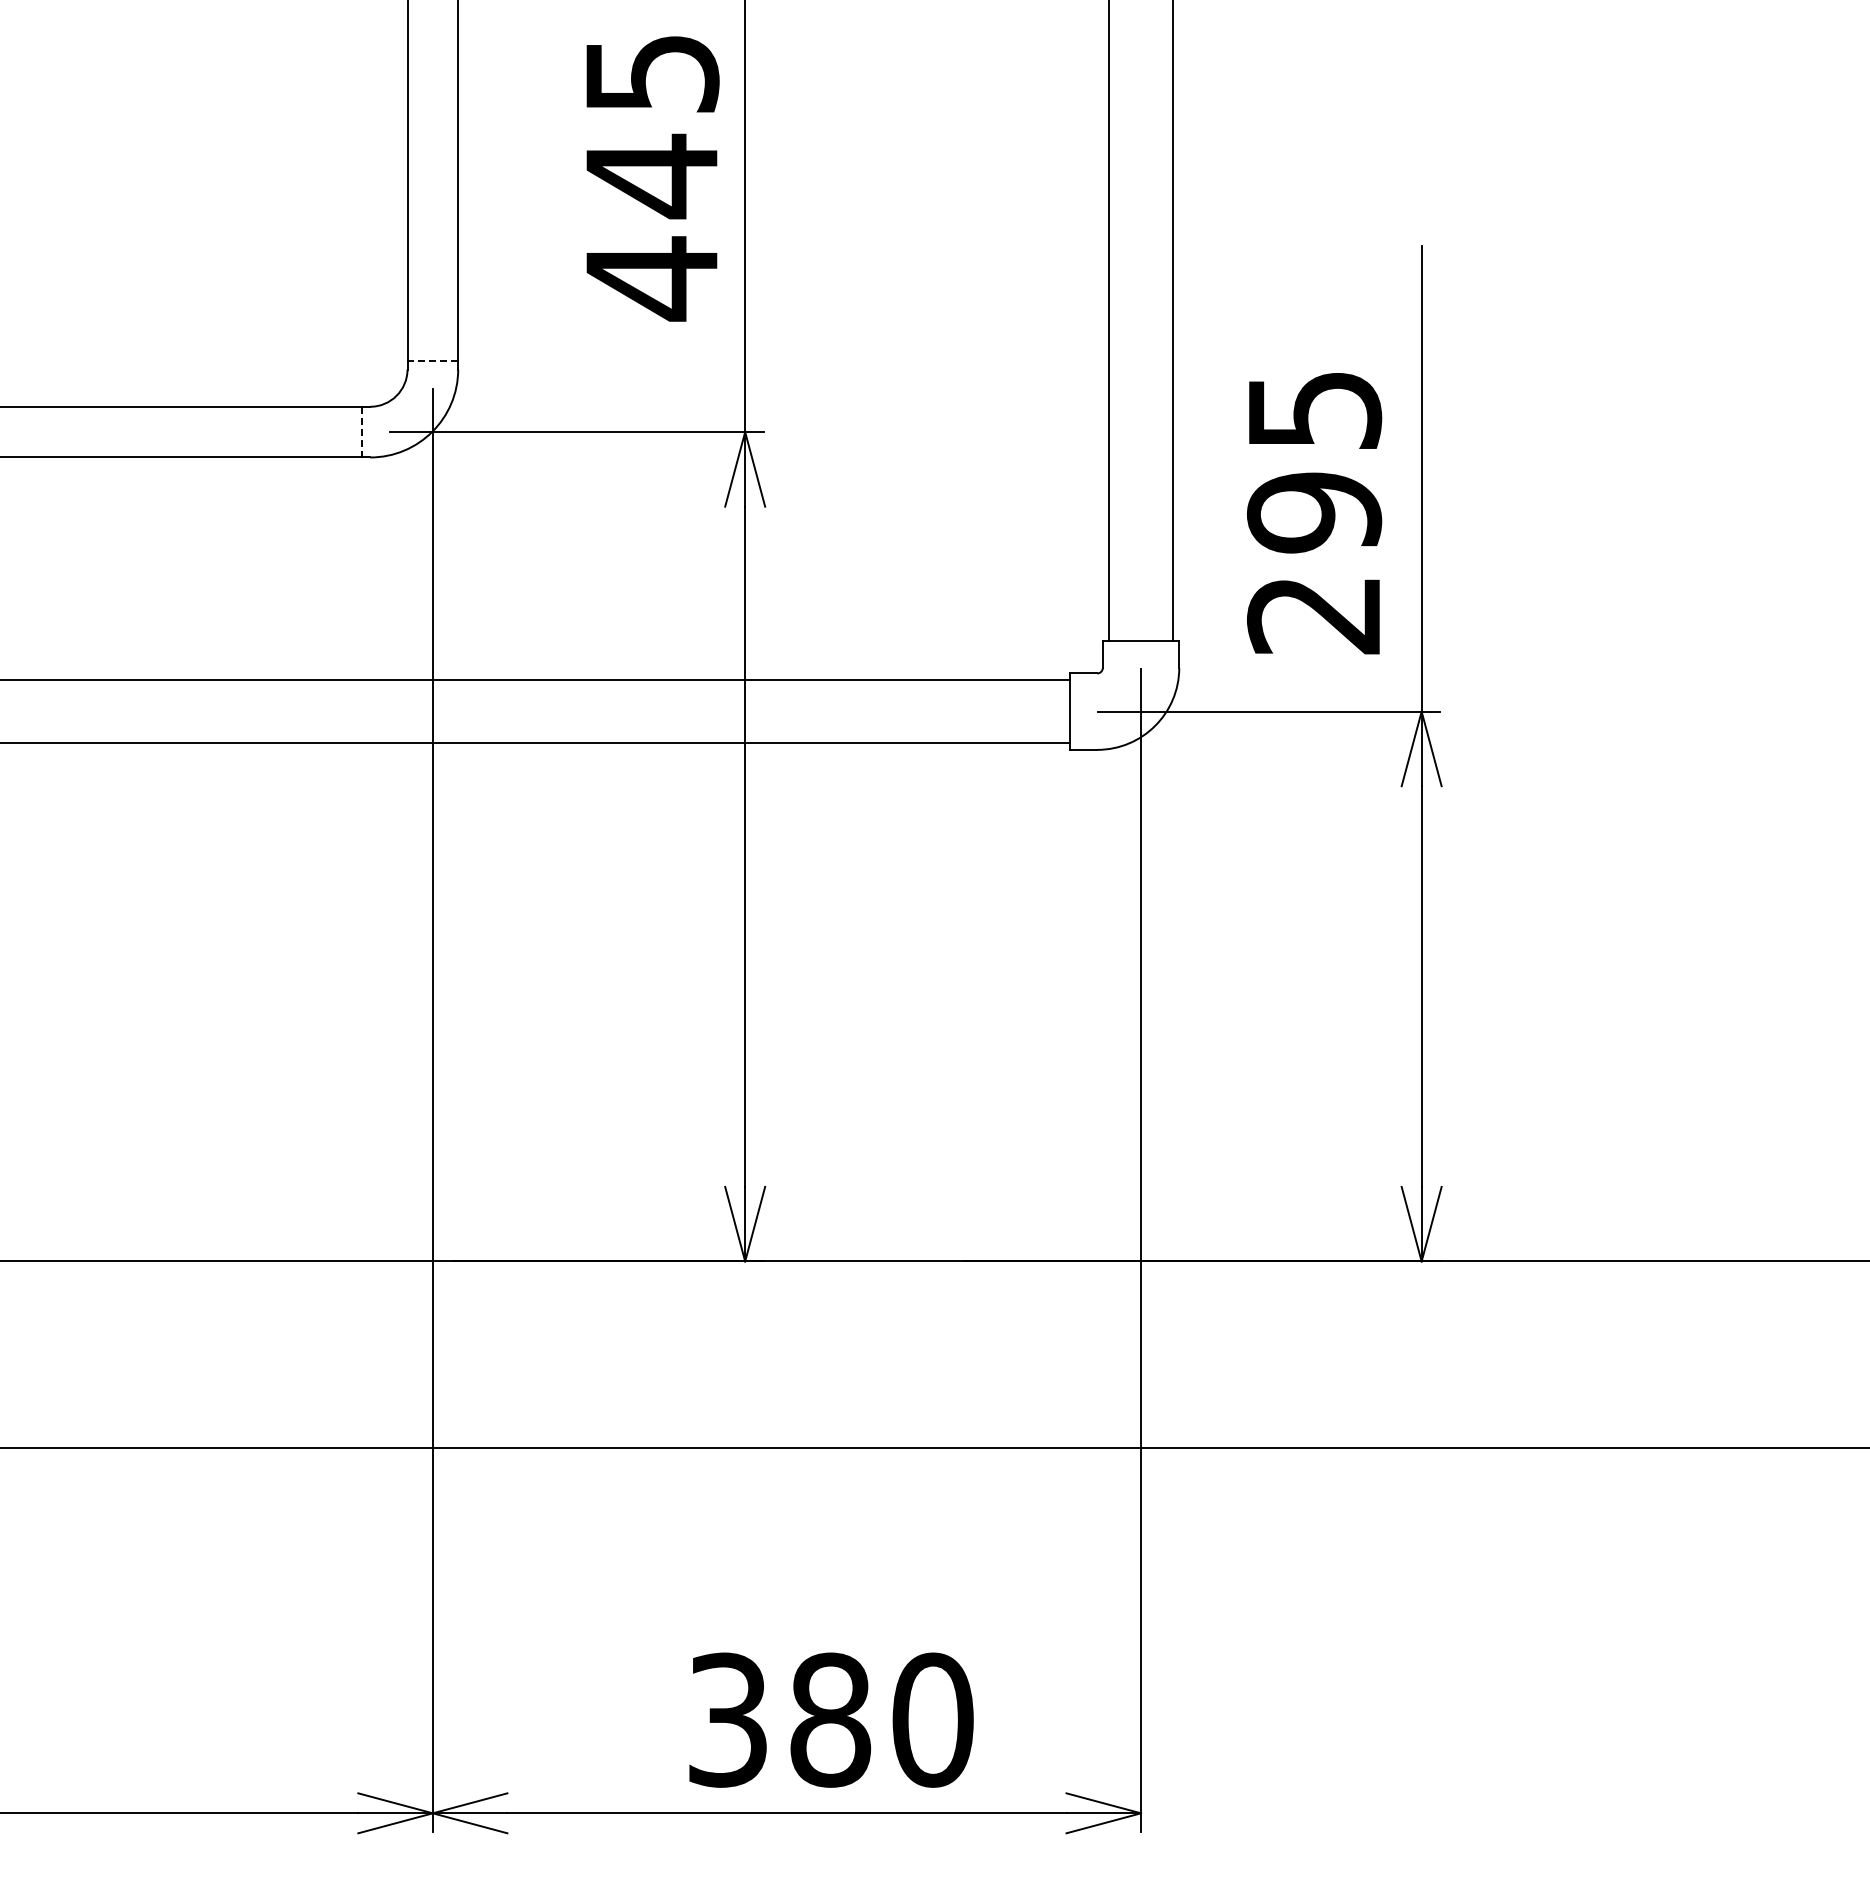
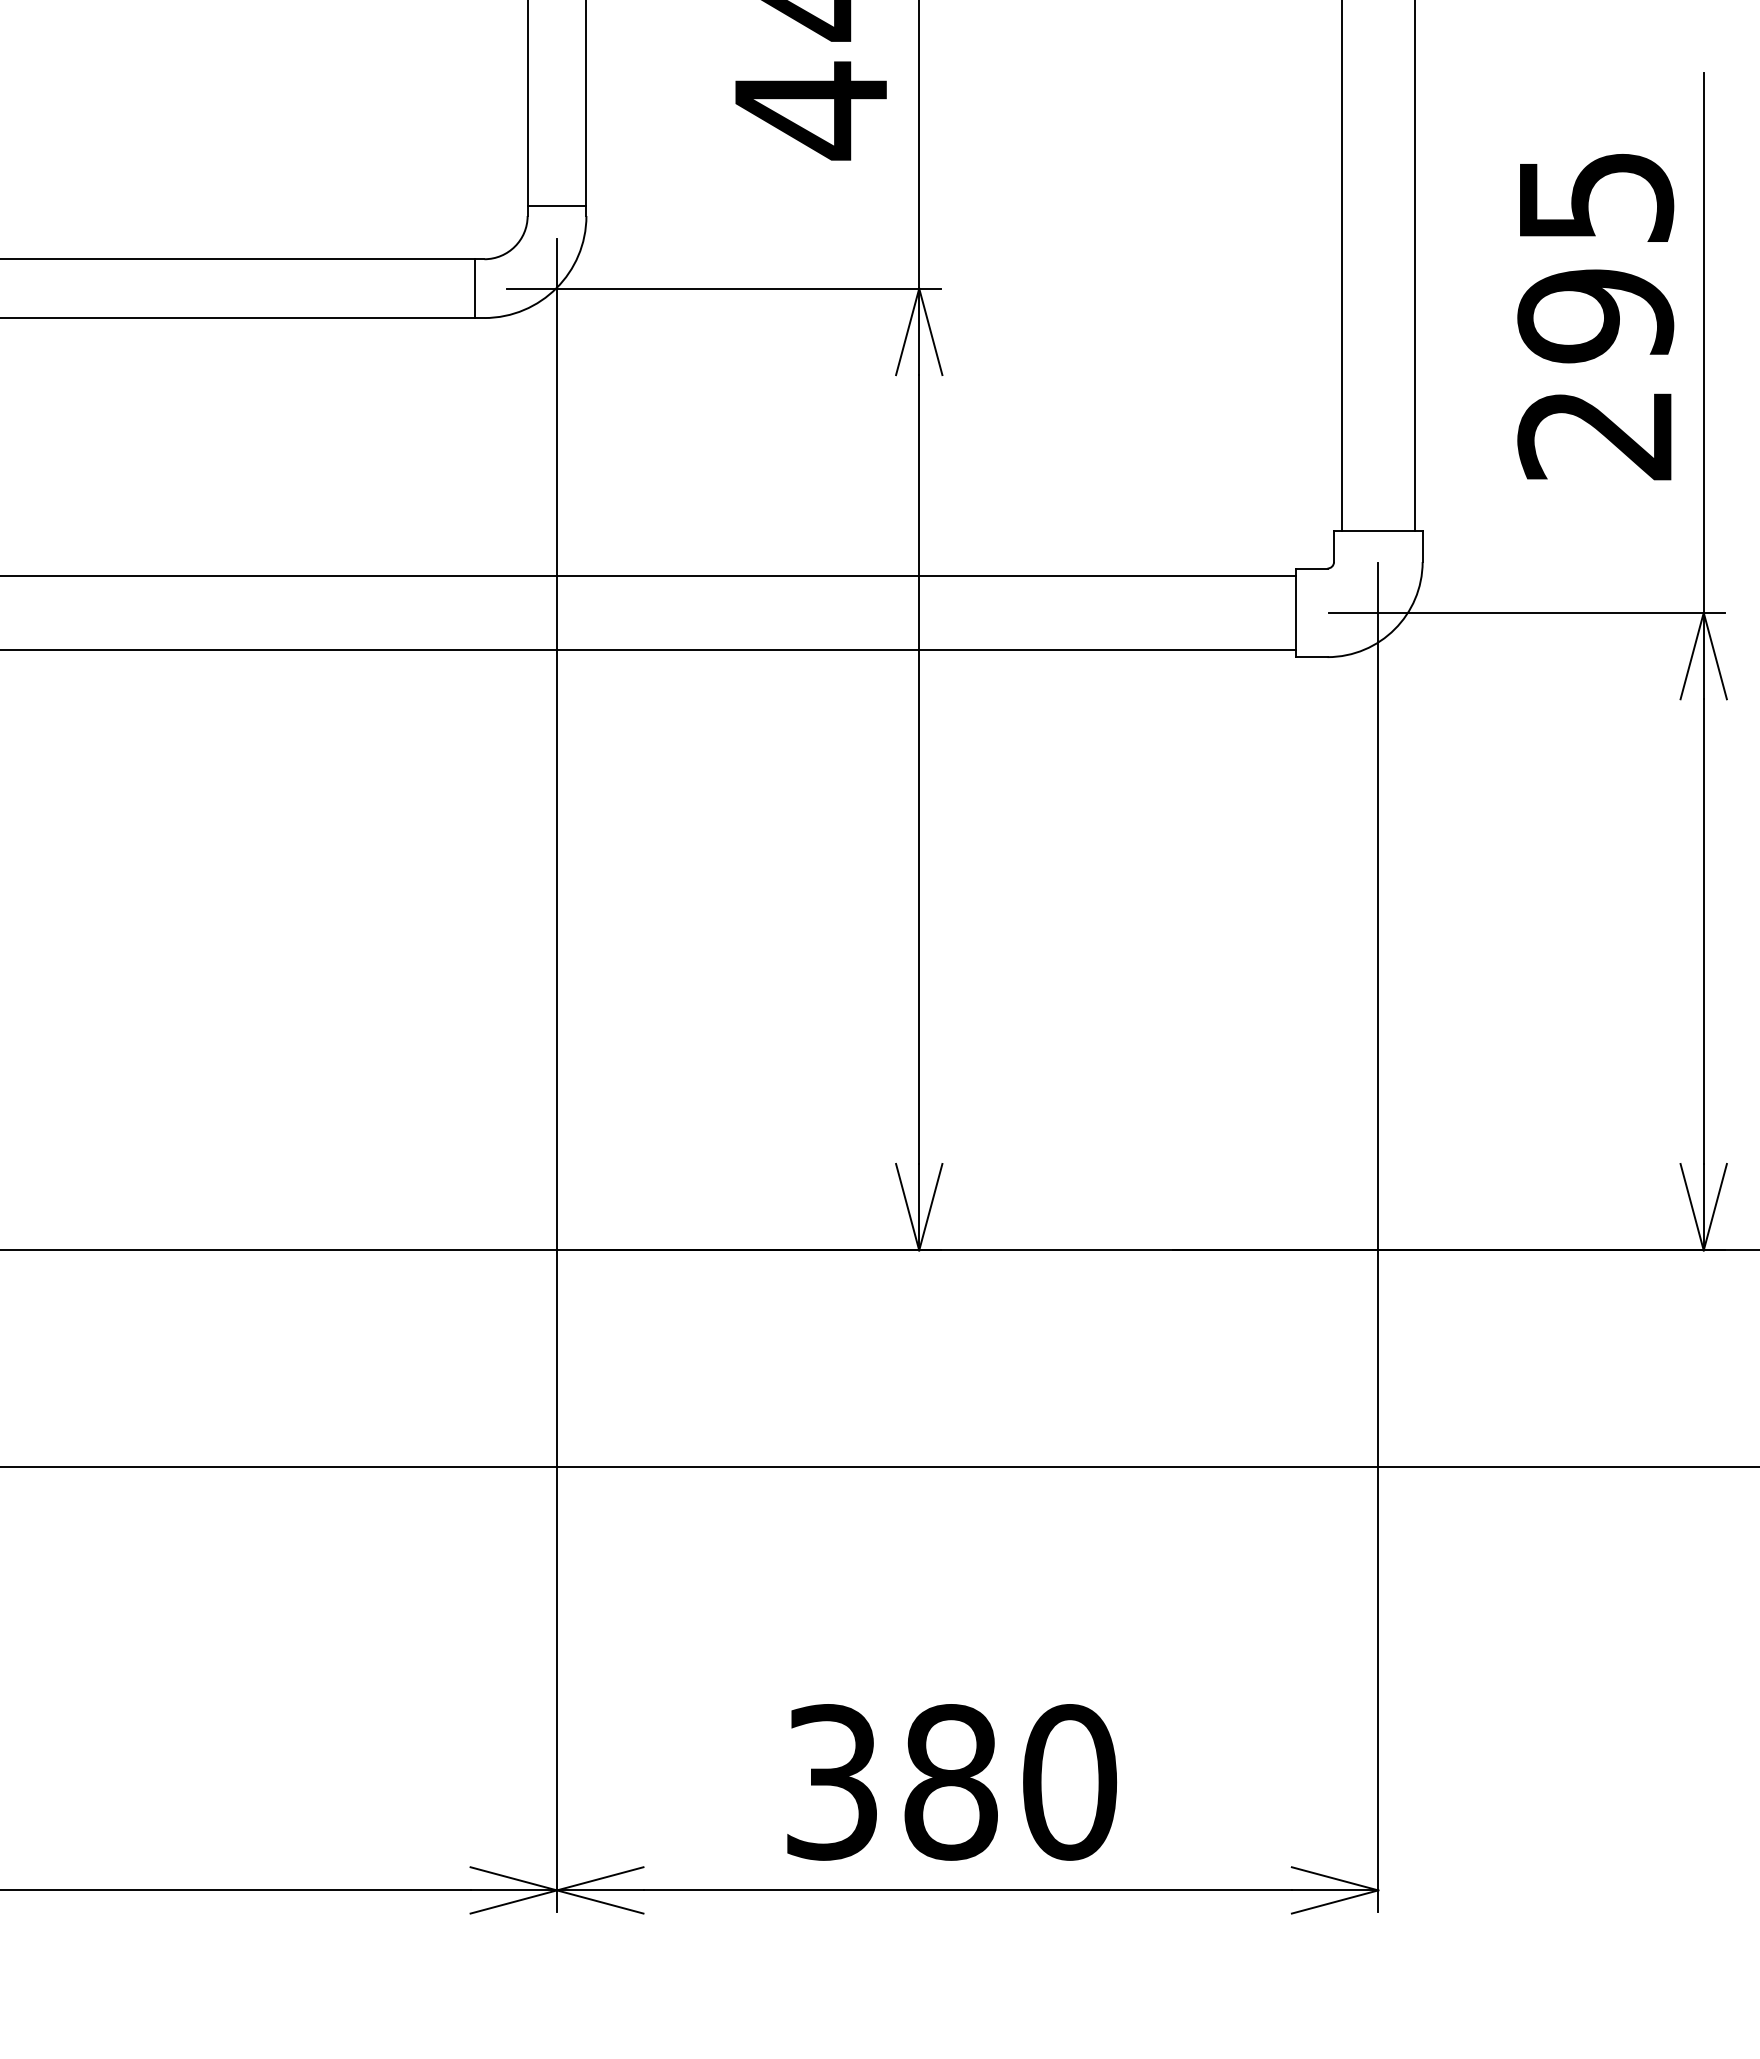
line: (432, 361) -> (556, 206), dashed -> solid
line: (361, 432) -> (474, 289), dashed -> solid
text: (1314, 513) -> (1595, 316), moved
text: (831, 1719) -> (952, 1781), moved

